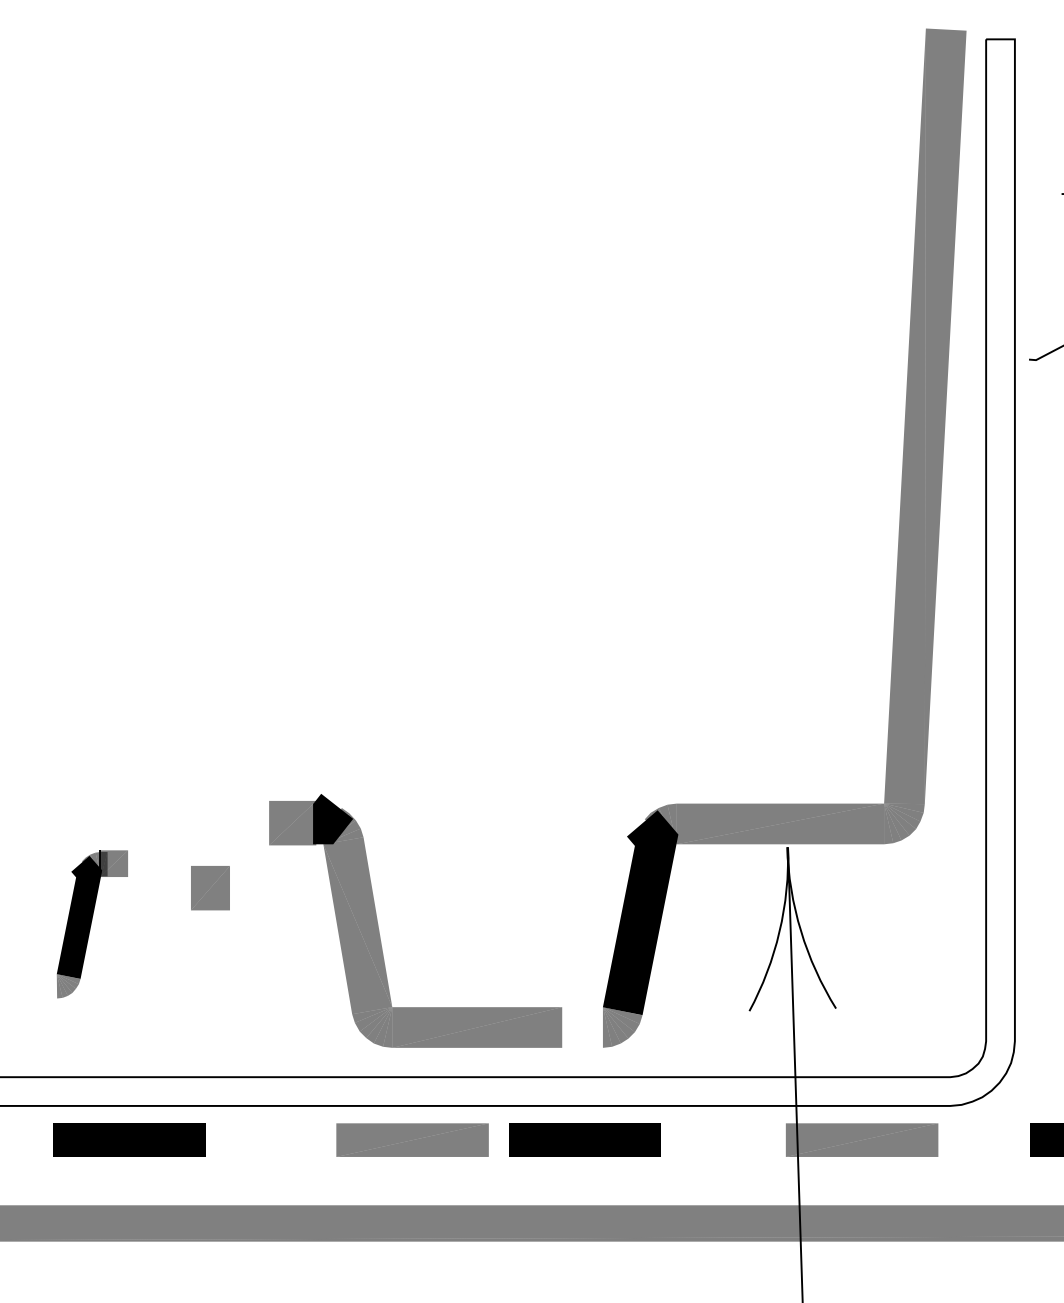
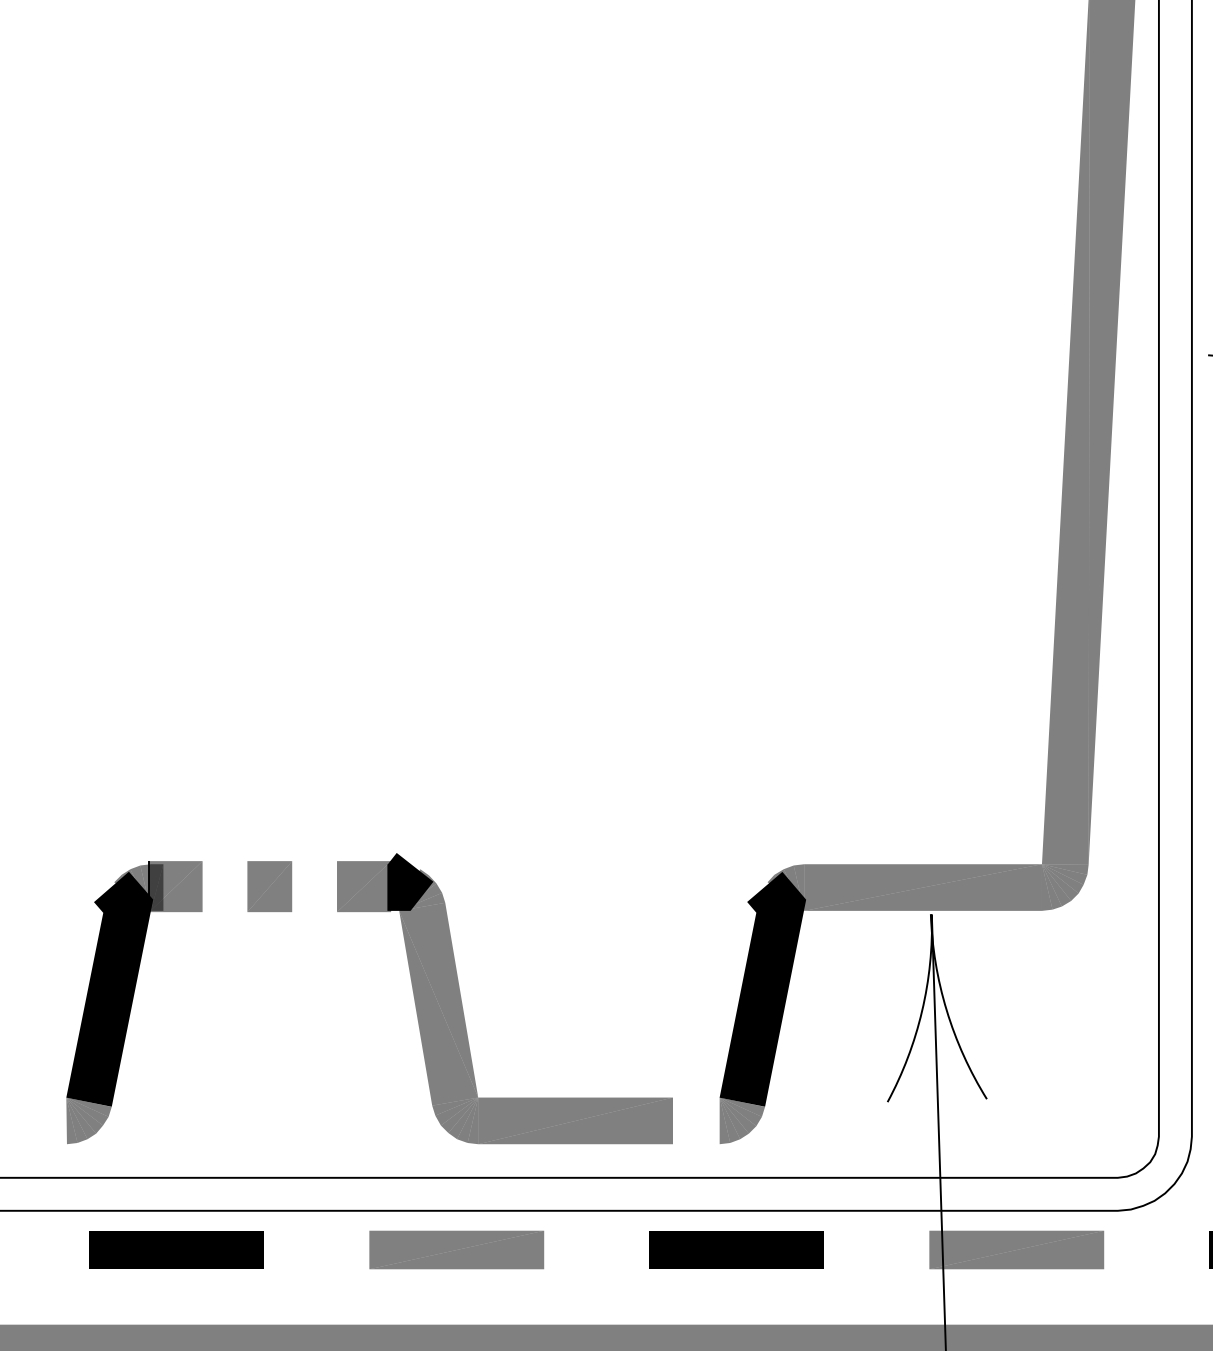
part: (210, 888) -> (269, 887), moved
part: (92, 924) -> (134, 1002), size x1.67
part: (412, 1139) -> (456, 1249), moved
line: (584, 1139) -> (736, 1249), moved

